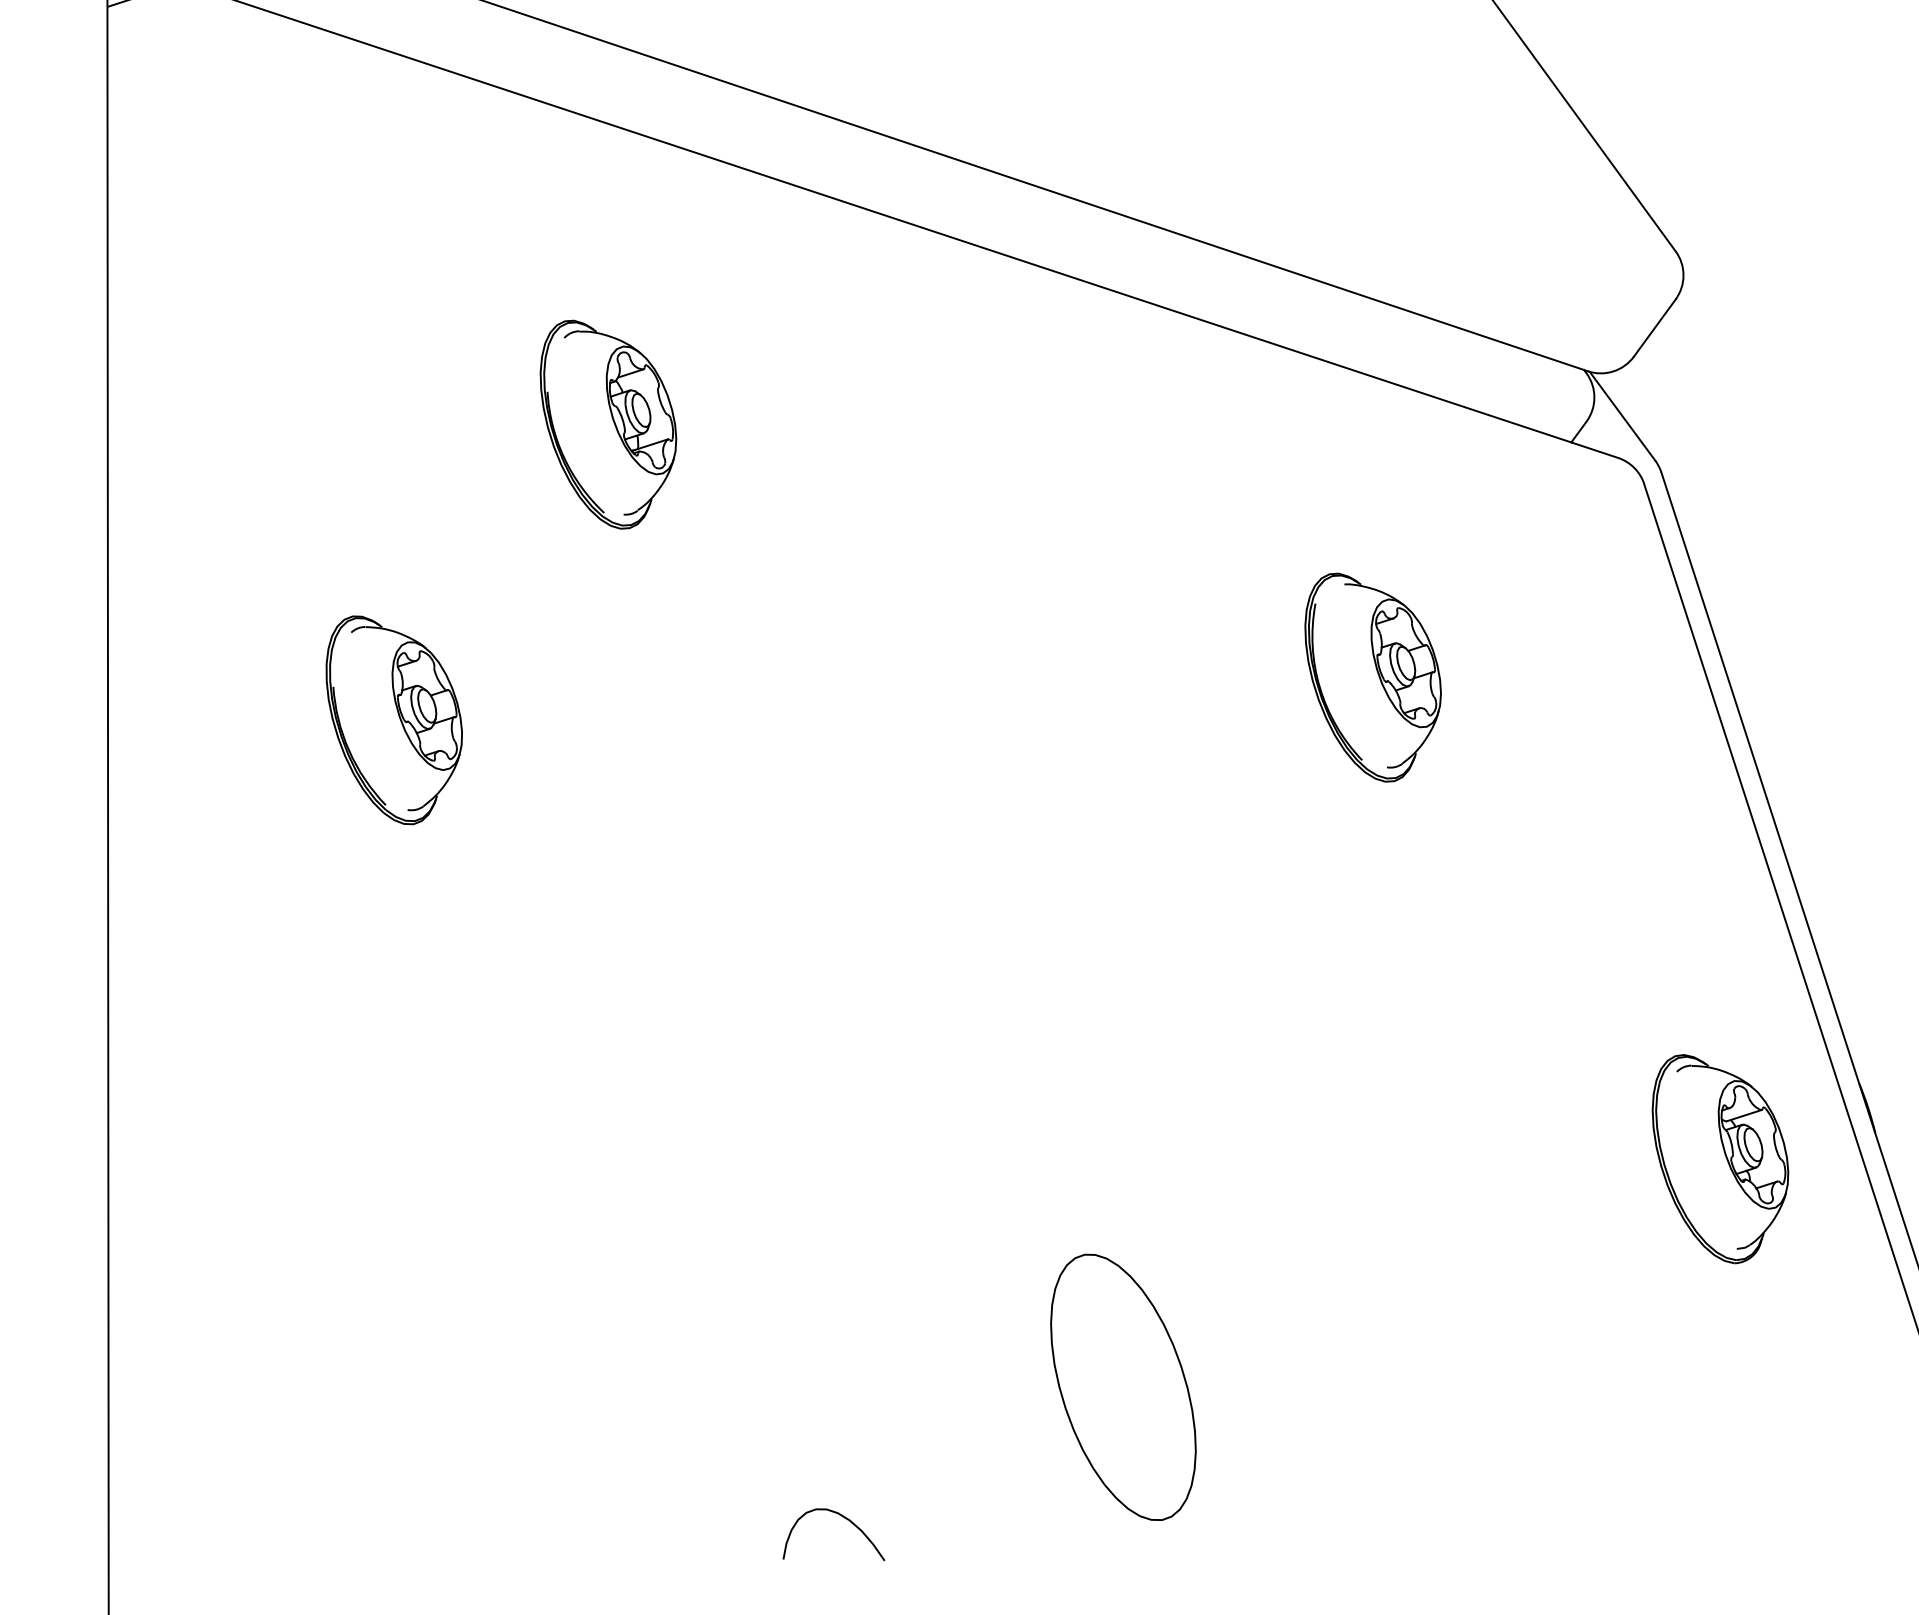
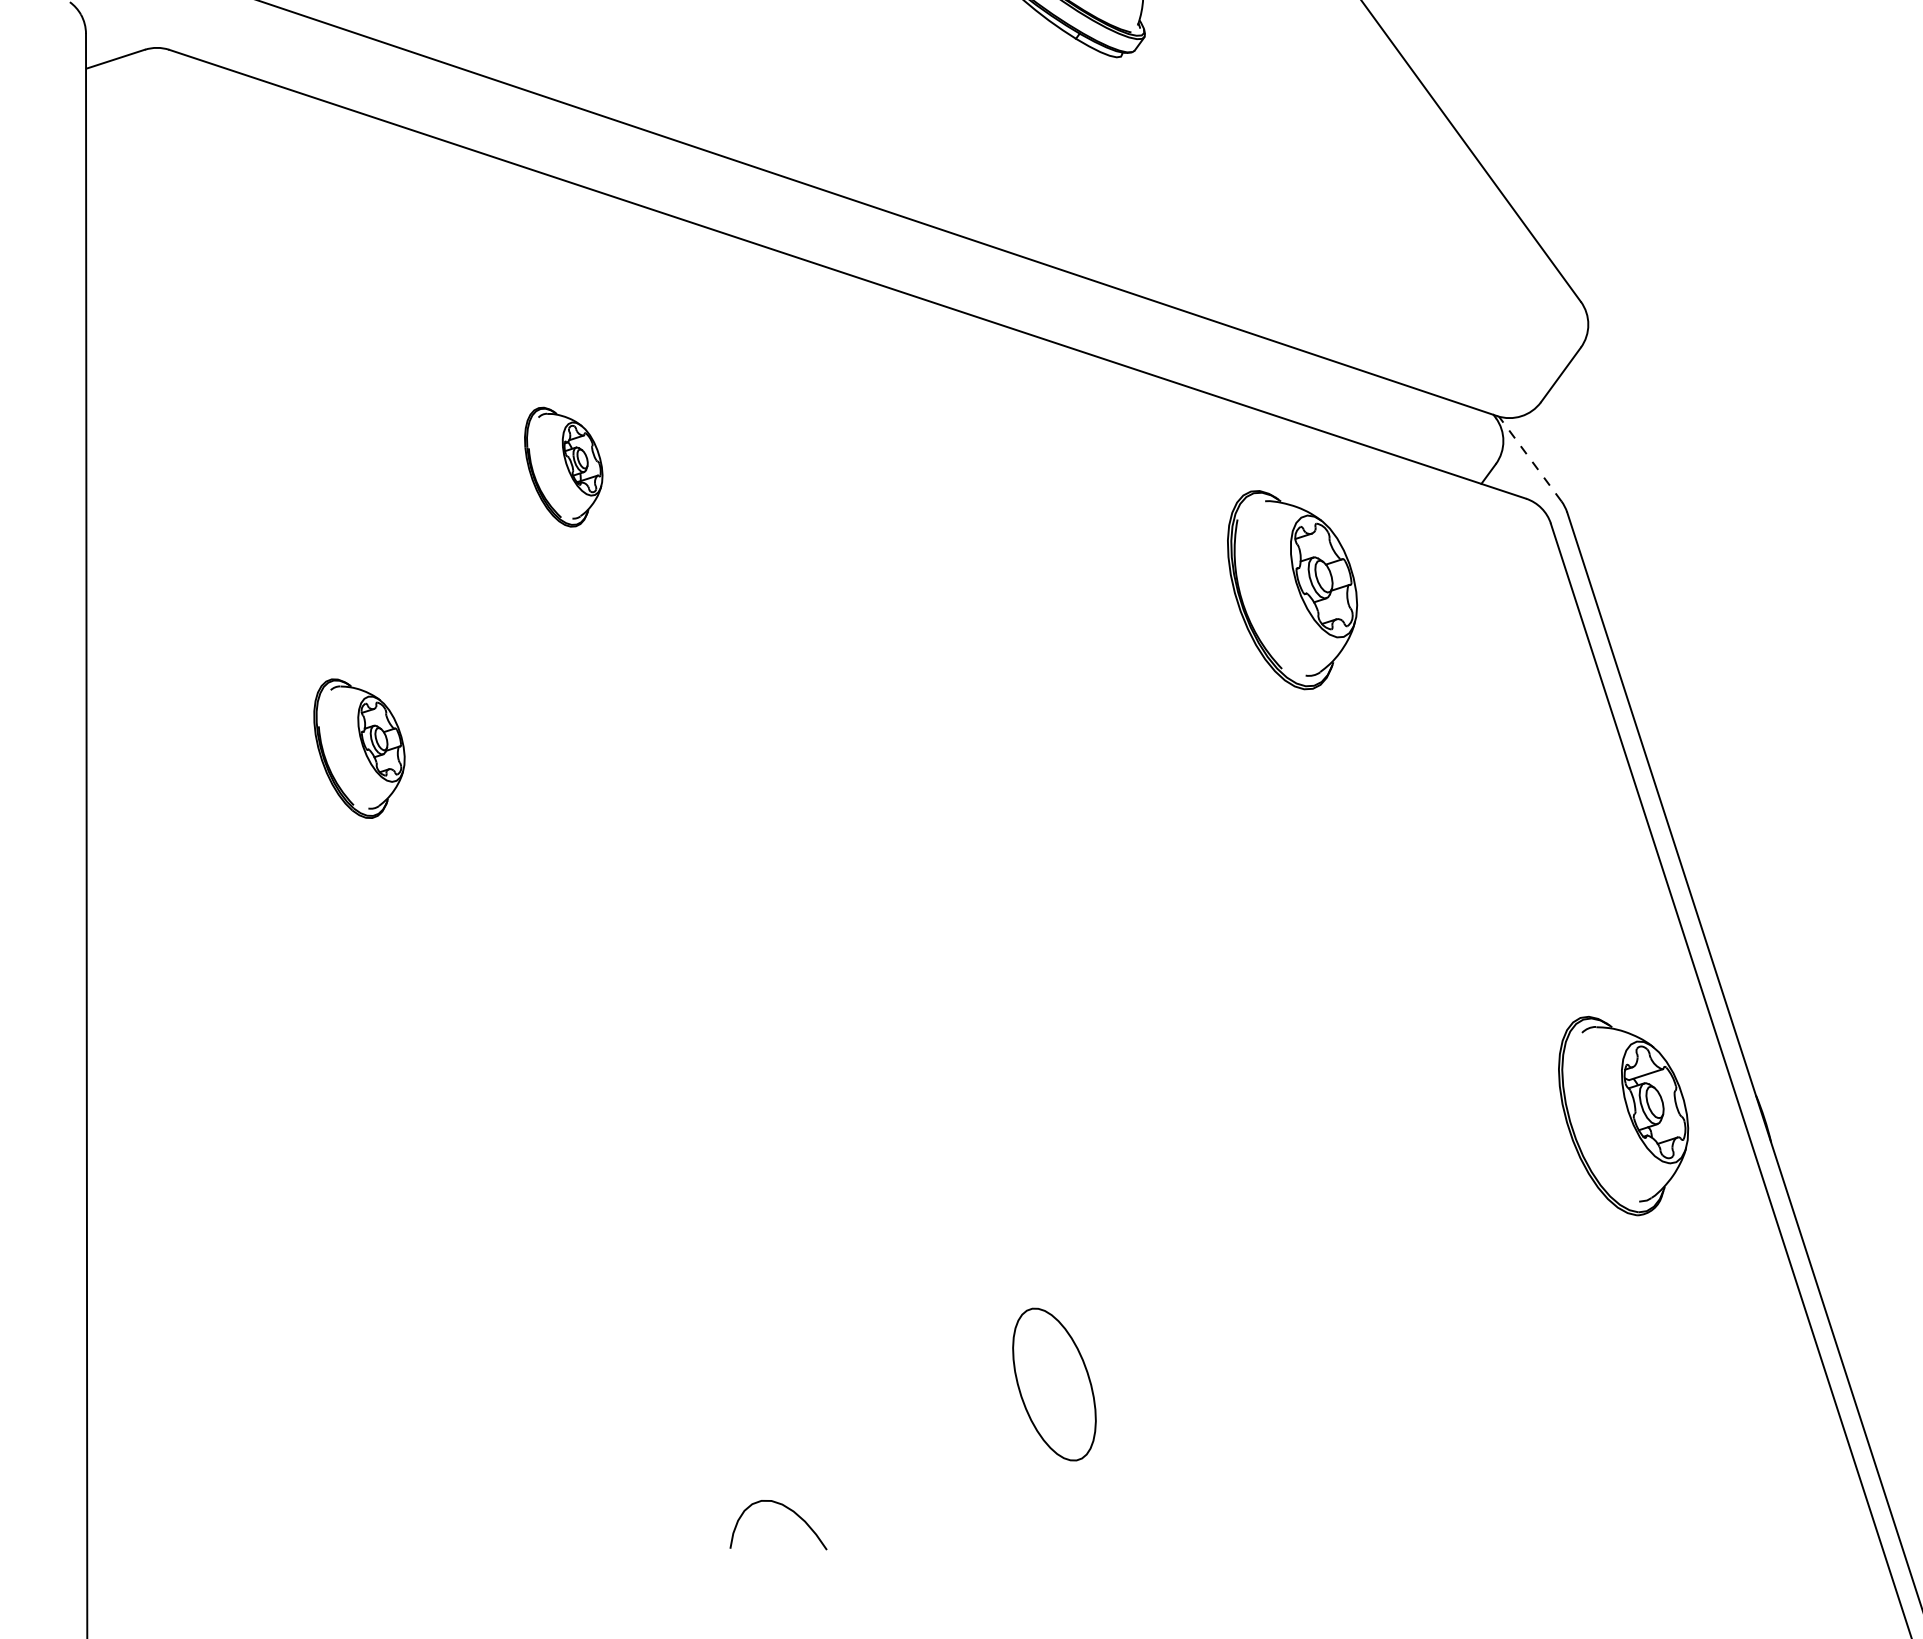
line: (1622, 415) -> (1530, 458), solid -> dashed
part: (608, 425) -> (563, 467), size x0.6
part: (1373, 678) -> (1292, 590), moved
part: (394, 720) -> (359, 748), size x0.7
part: (1720, 1158) -> (1623, 1115), moved
part: (1123, 1387) -> (1054, 1384), size x0.6

